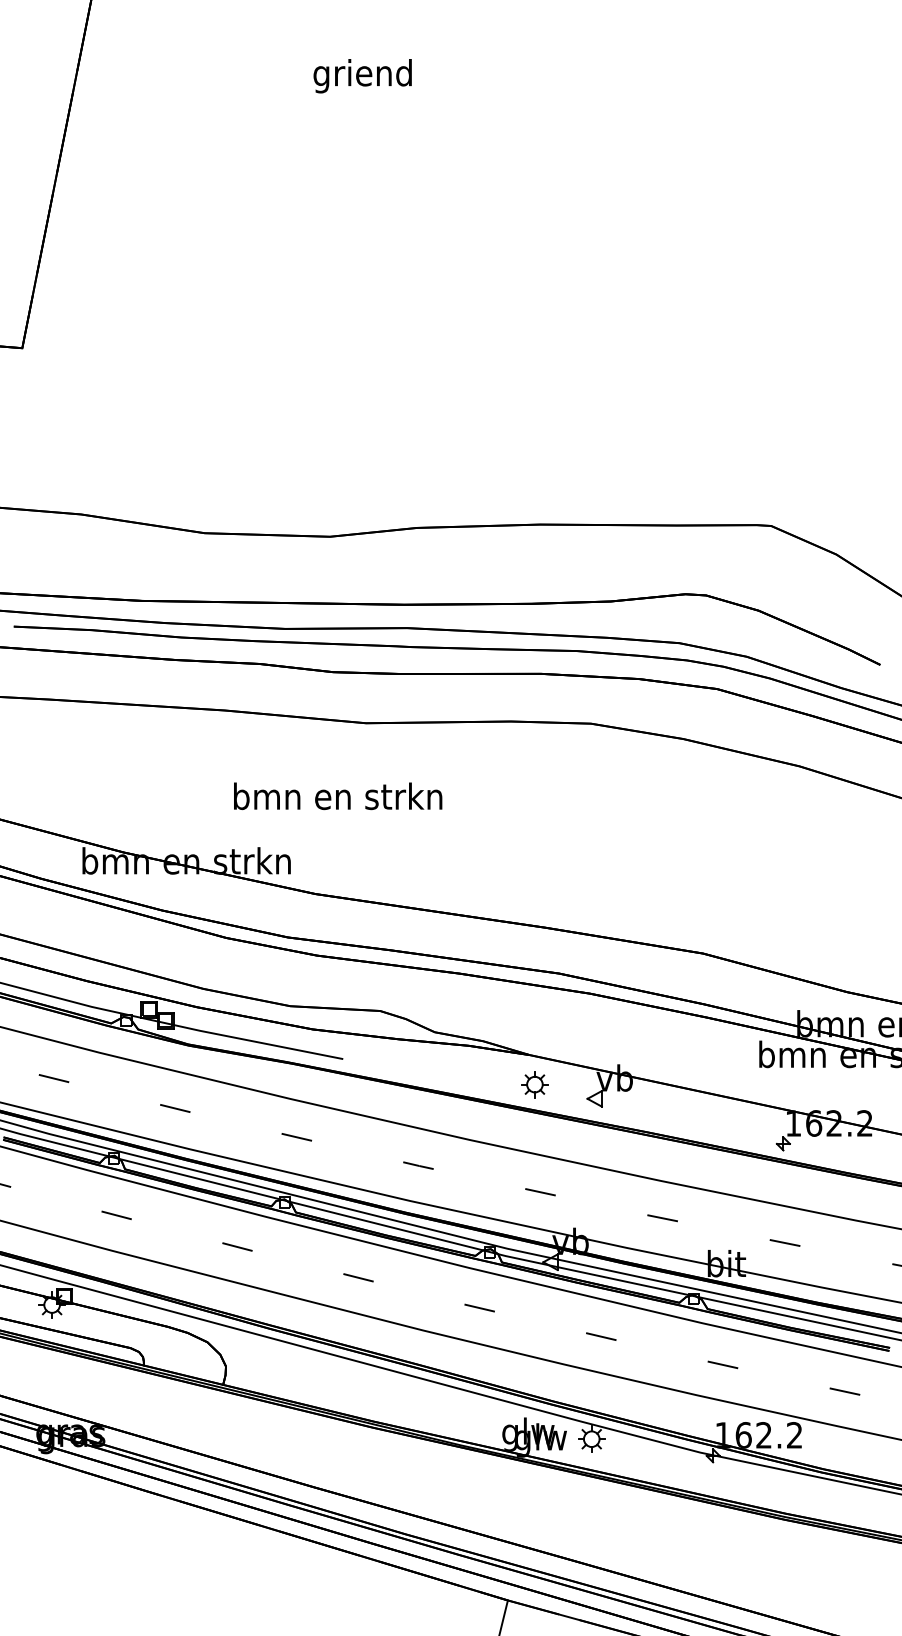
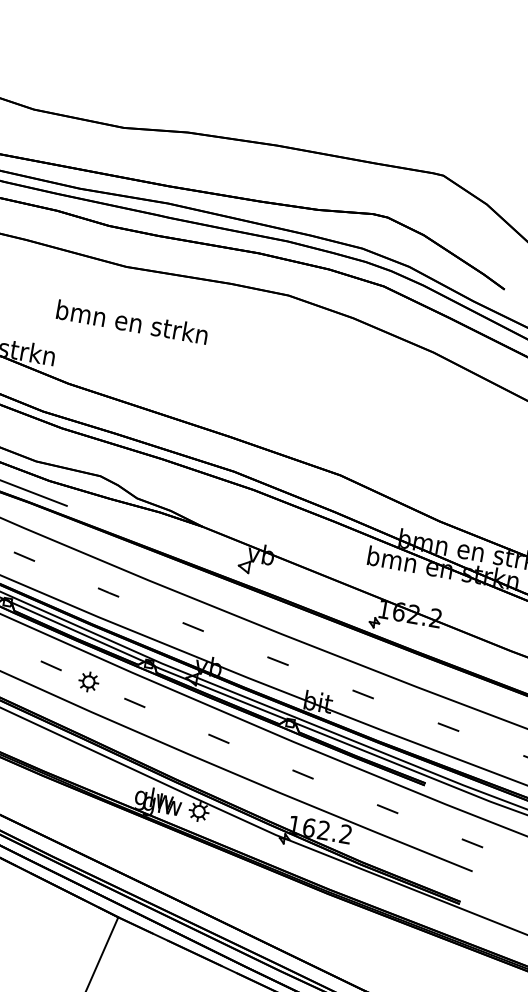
text: (338, 796) -> (132, 322), moved
part: (534, 1084) -> (88, 681), moved

